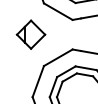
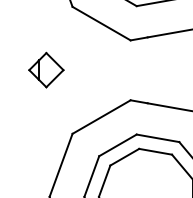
part: (30, 34) -> (45, 69), size x0.6

